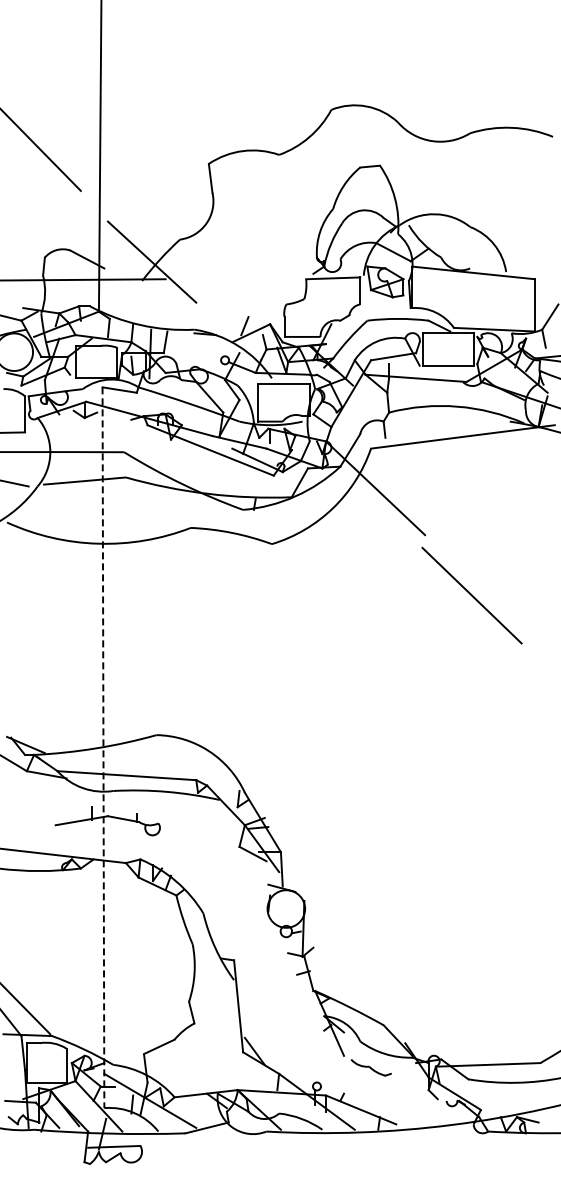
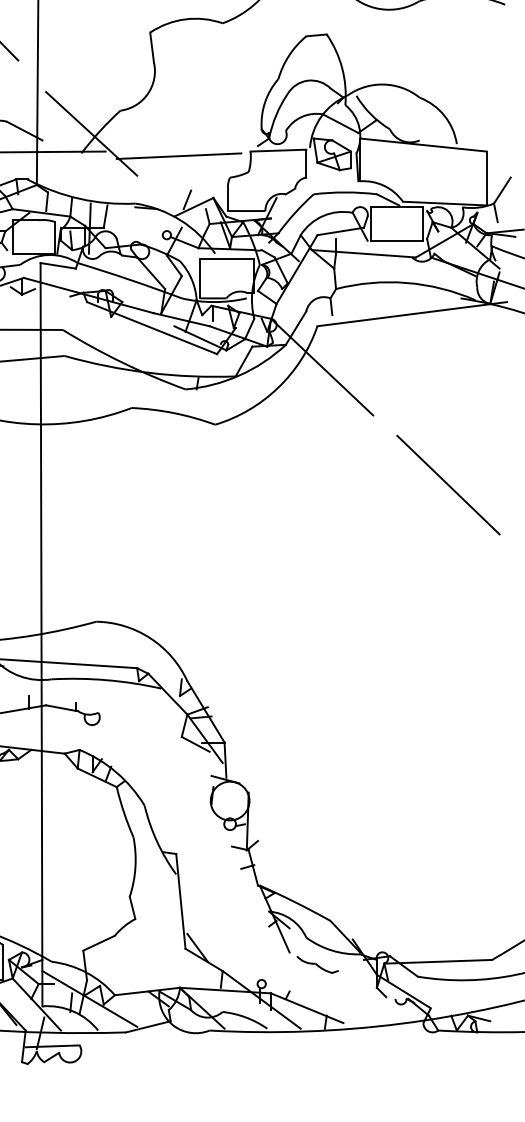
line: (236, 283) -> (178, 155), added
line: (471, 595) -> (447, 484), moved
line: (103, 748) -> (41, 635), dashed -> solid

